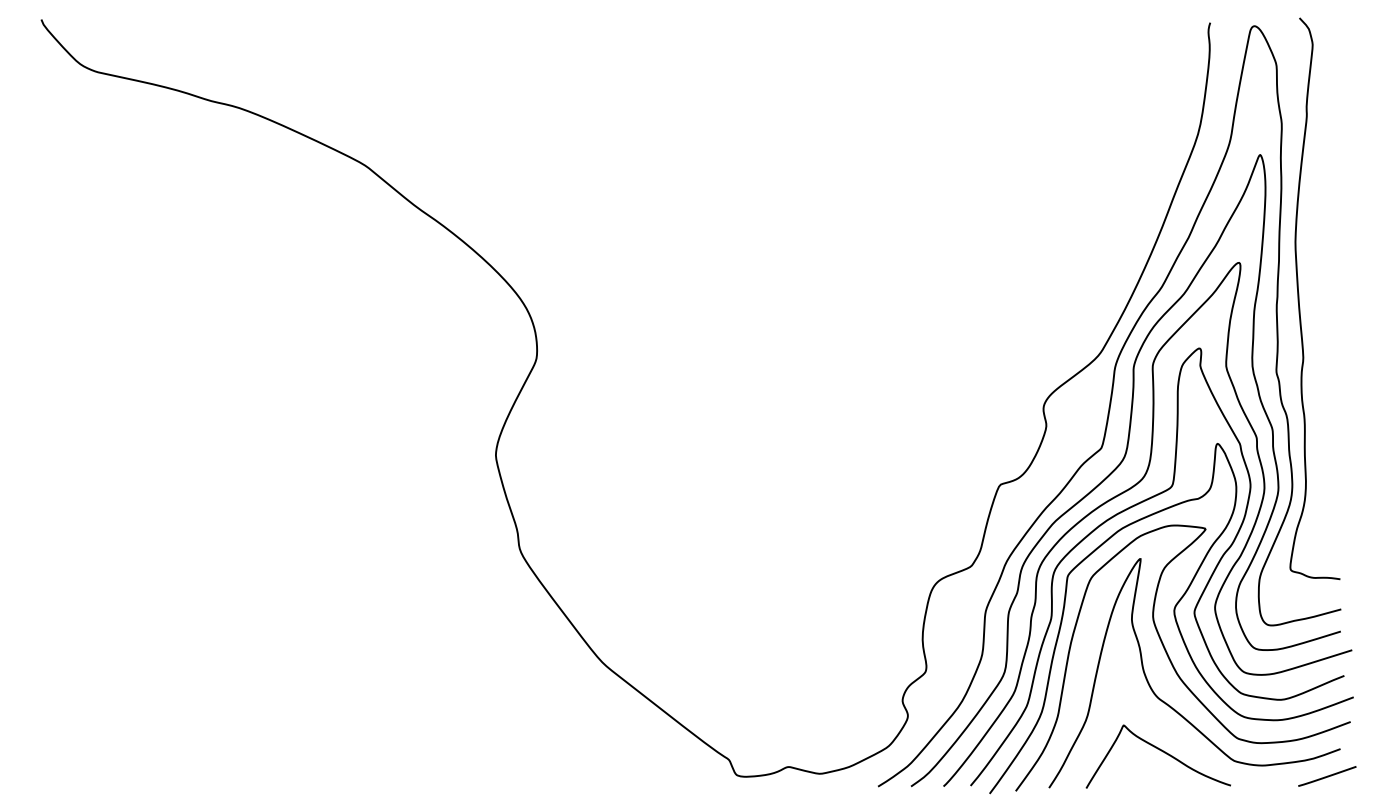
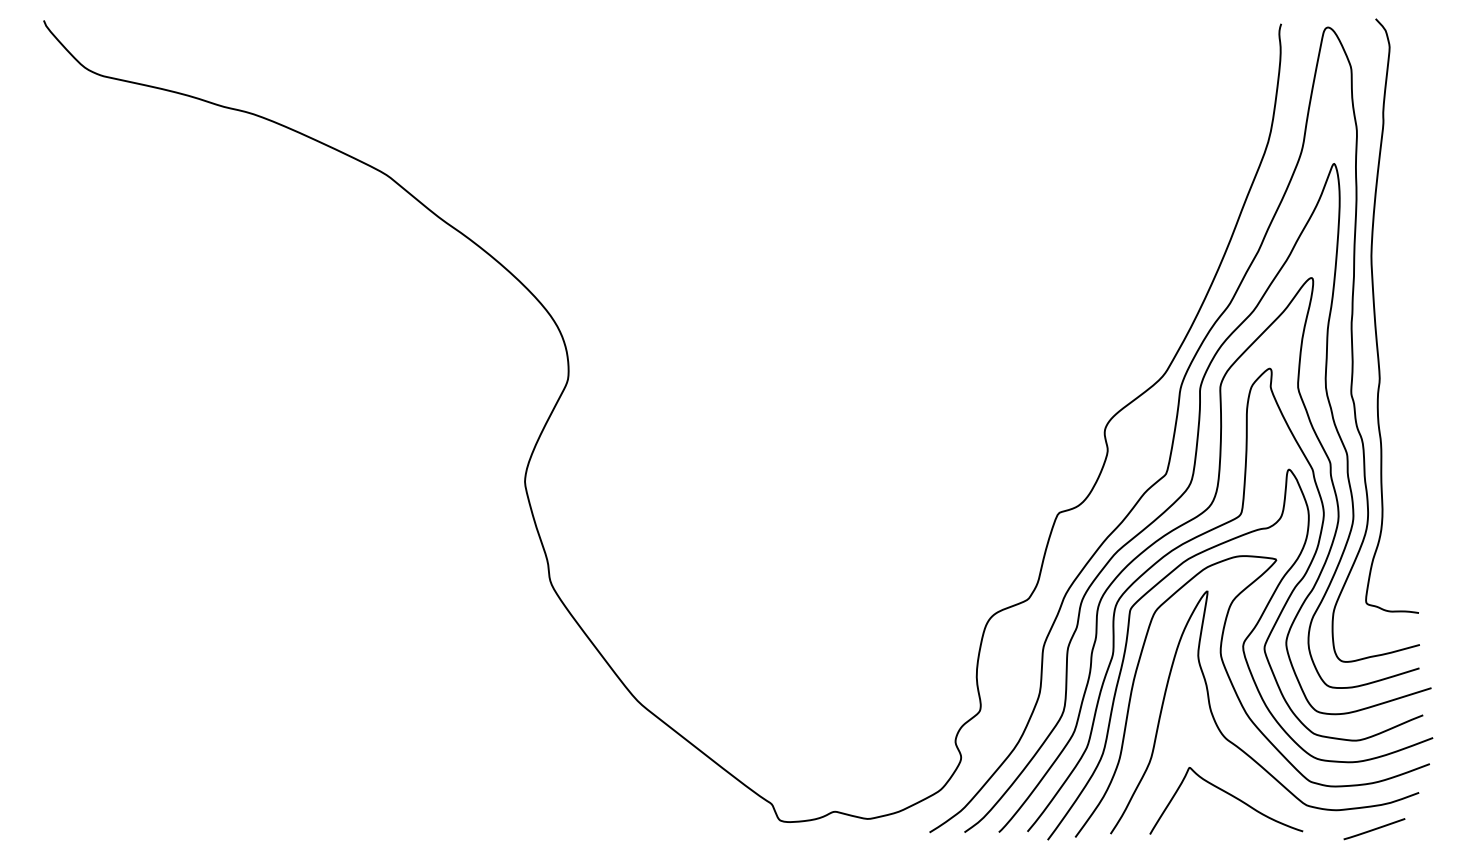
line: (1327, 776) -> (1374, 829), moved

